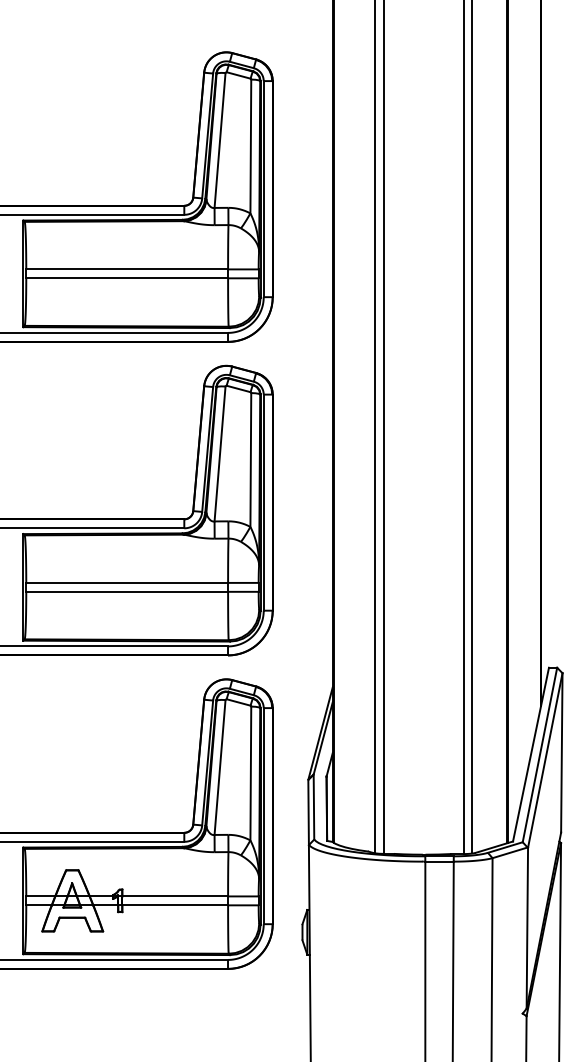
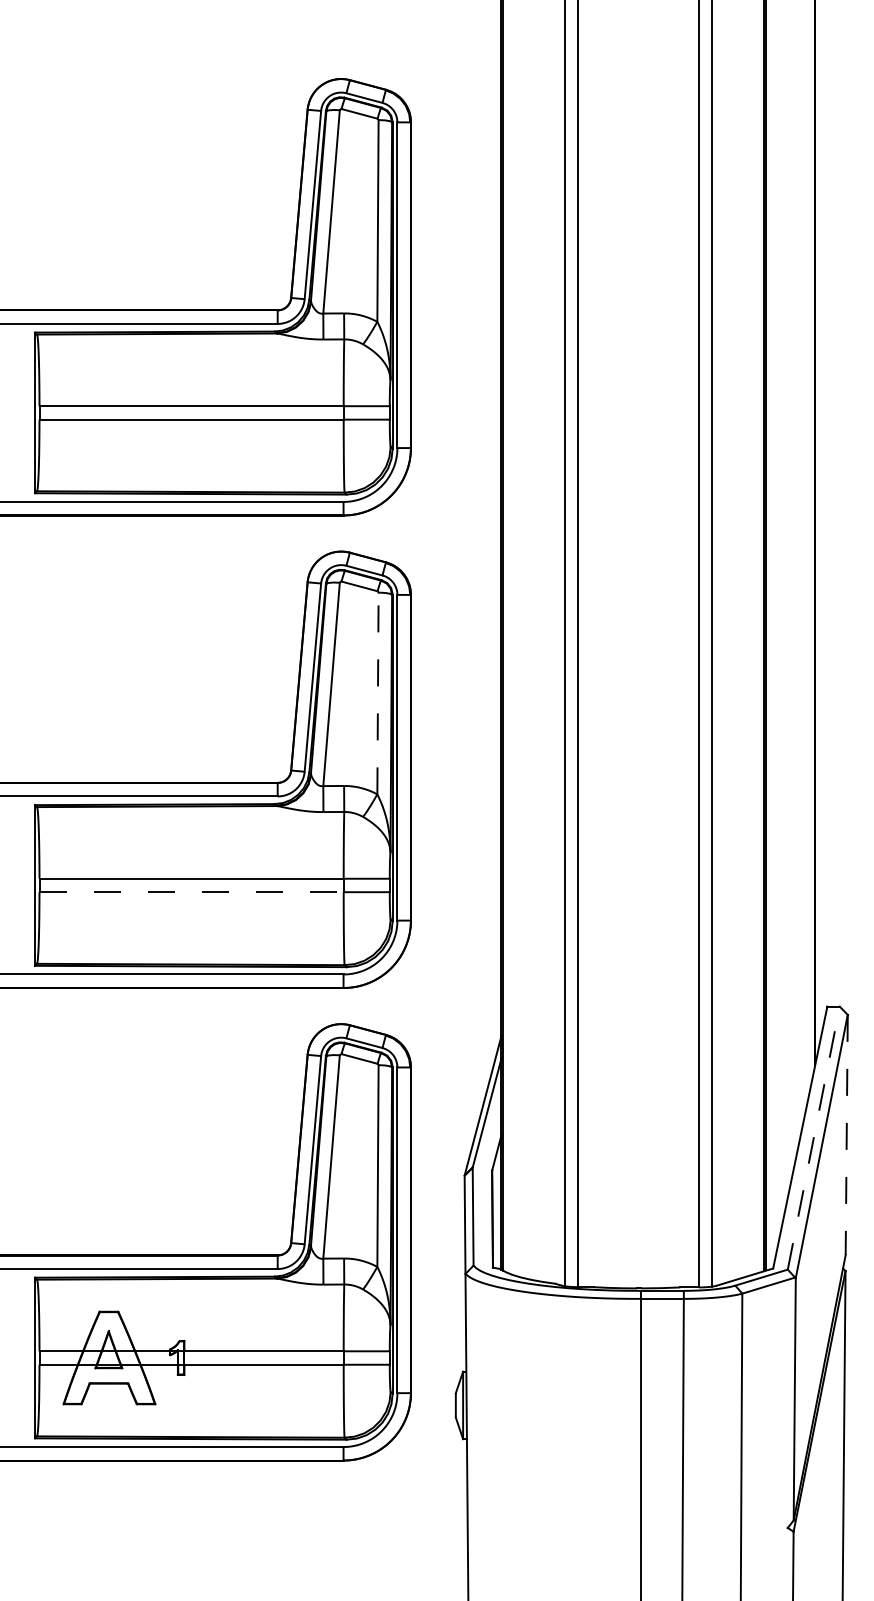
line: (250, 460) -> (377, 694), solid -> dashed
line: (127, 591) -> (192, 891), solid -> dashed
line: (561, 752) -> (846, 1134), solid -> dashed
line: (539, 755) -> (813, 1138), solid -> dashed

